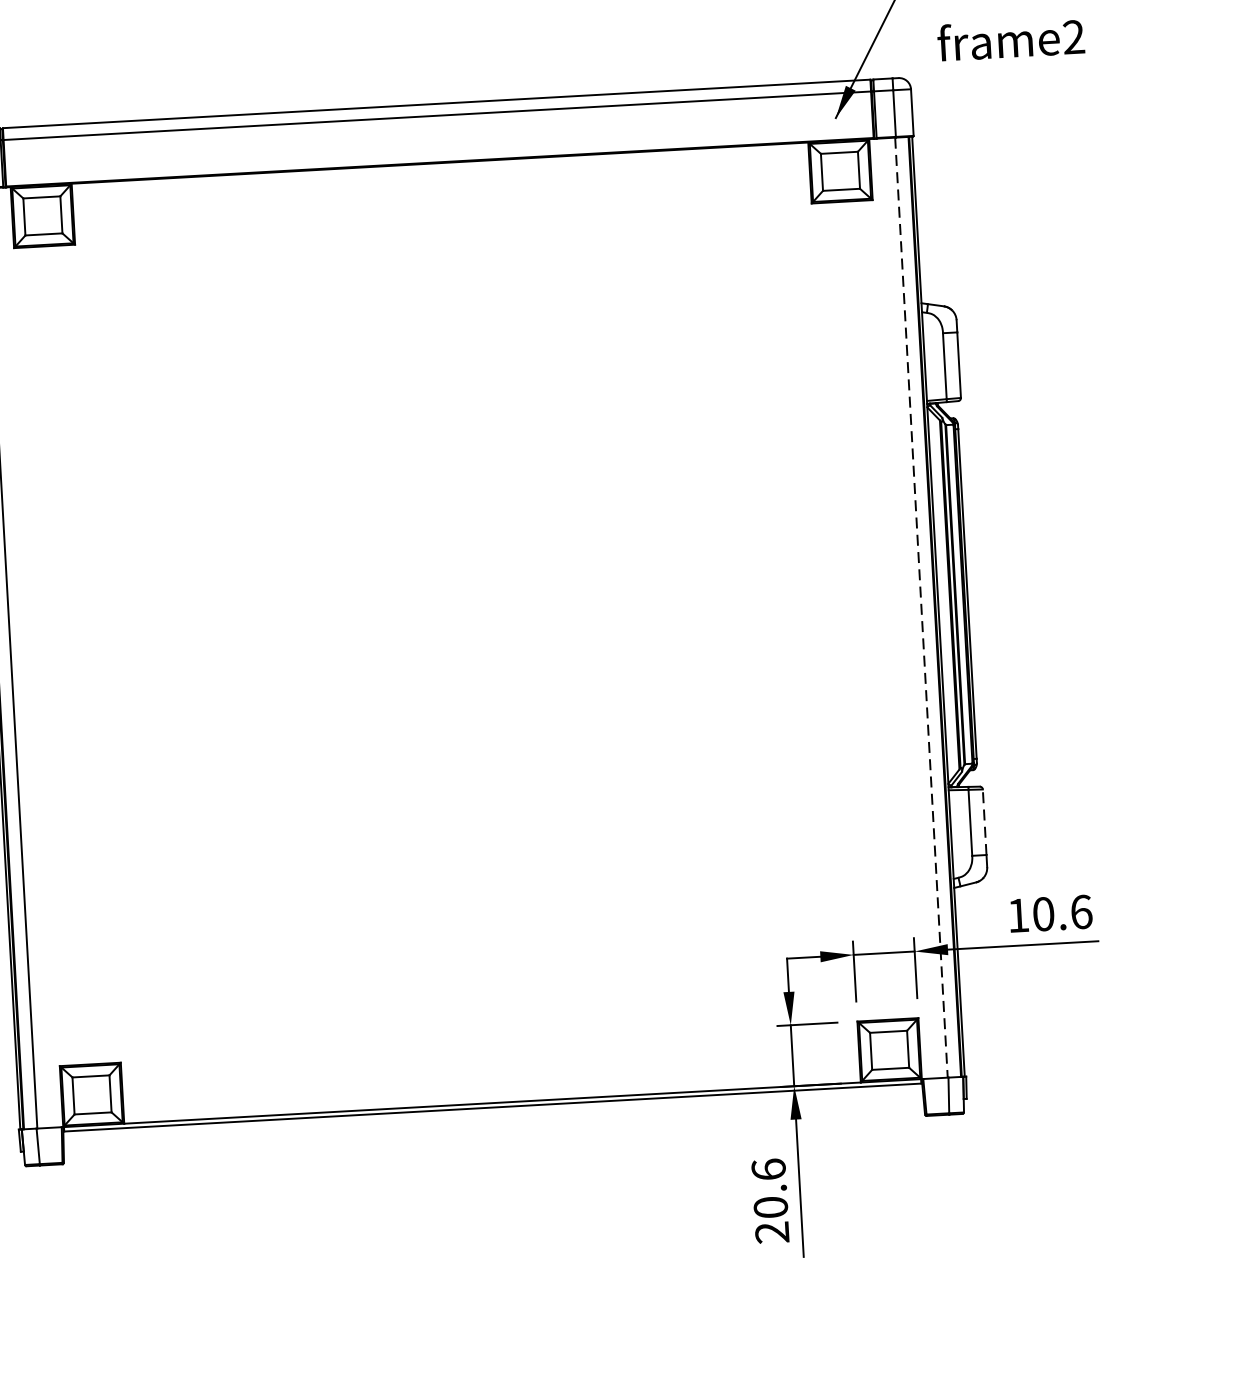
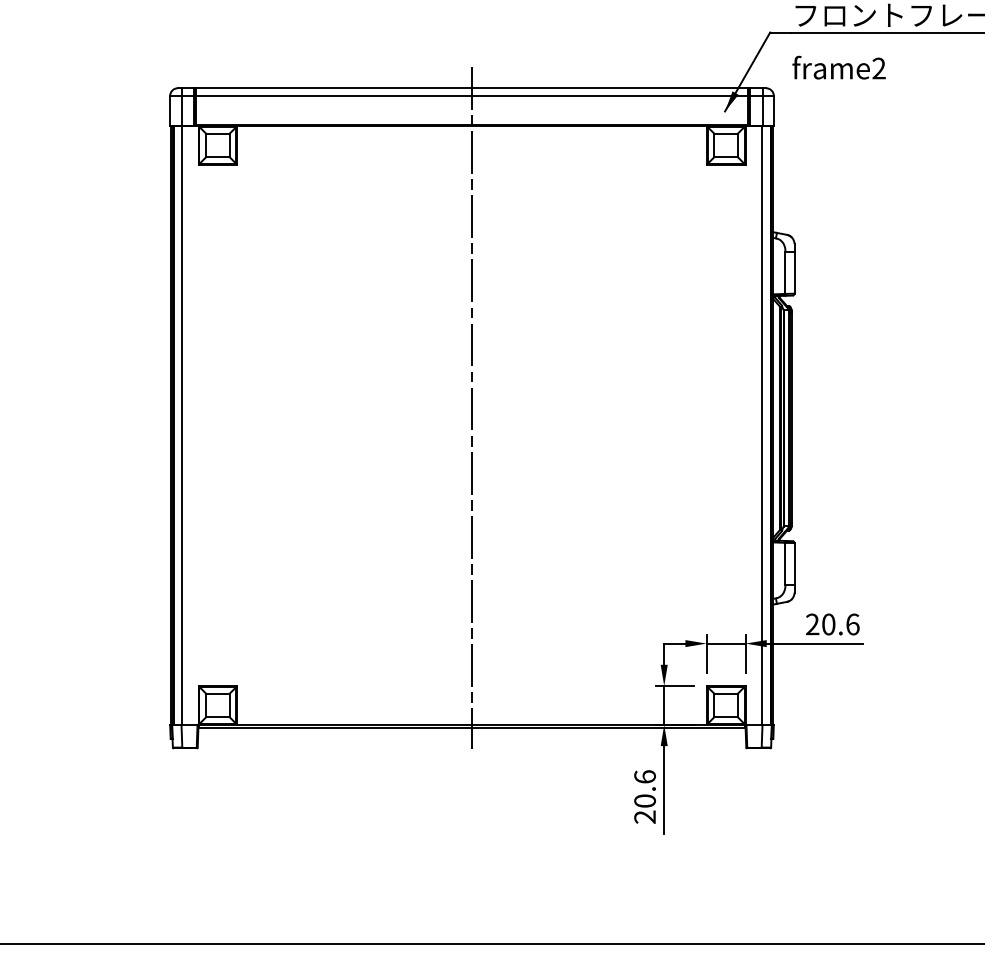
line: (465, 604) -> (472, 407), added
line: (922, 607) -> (762, 425), dashed -> solid
line: (984, 821) -> (794, 563), dashed -> solid
text: (1018, 915) -> (812, 624), 10.6 -> 20.6

